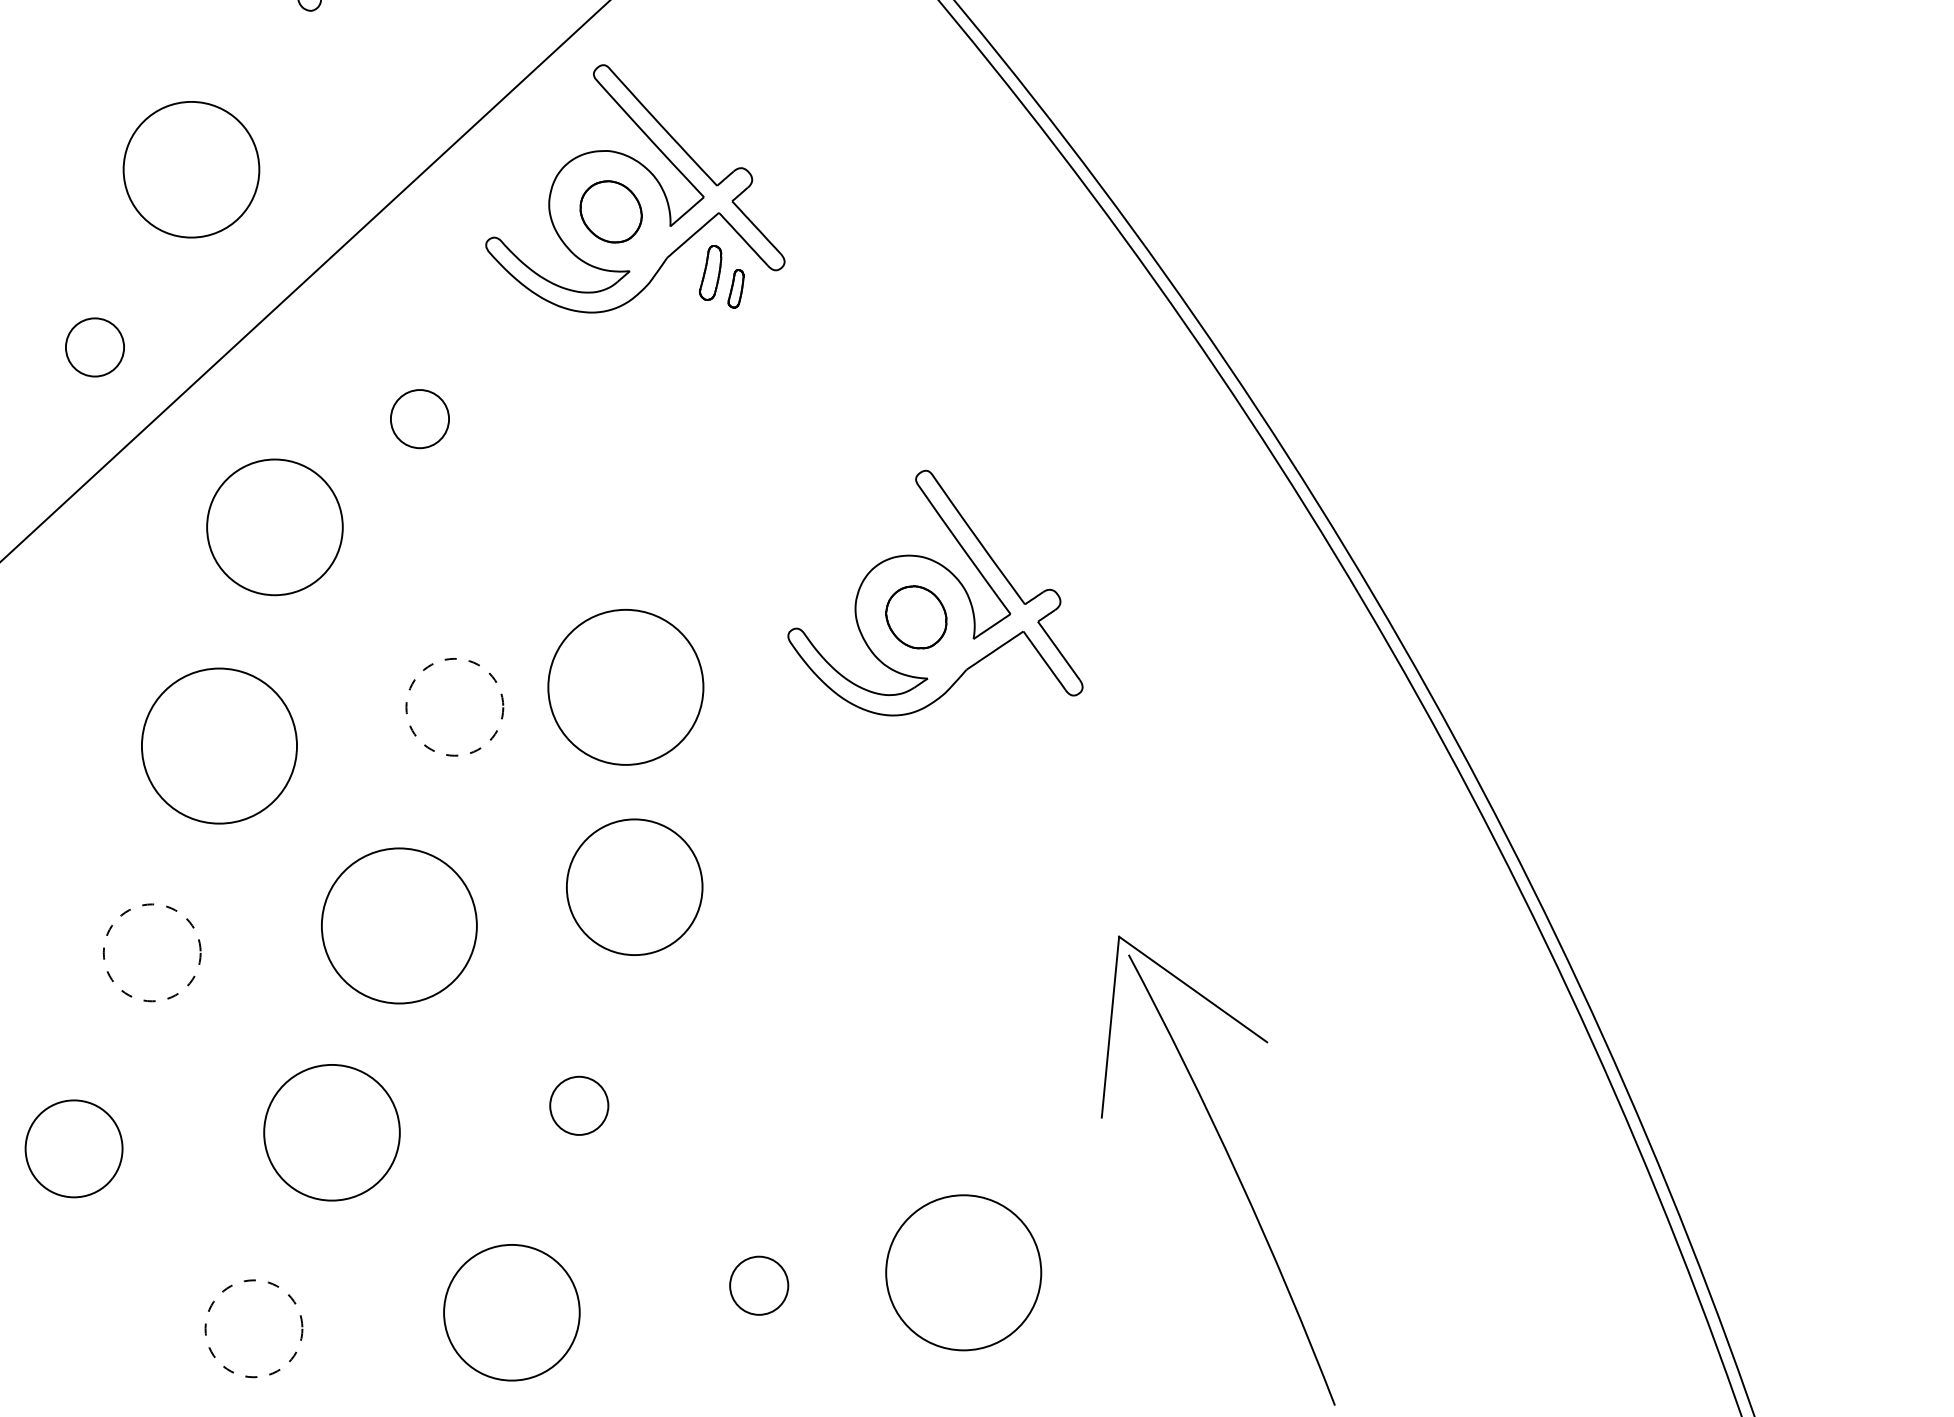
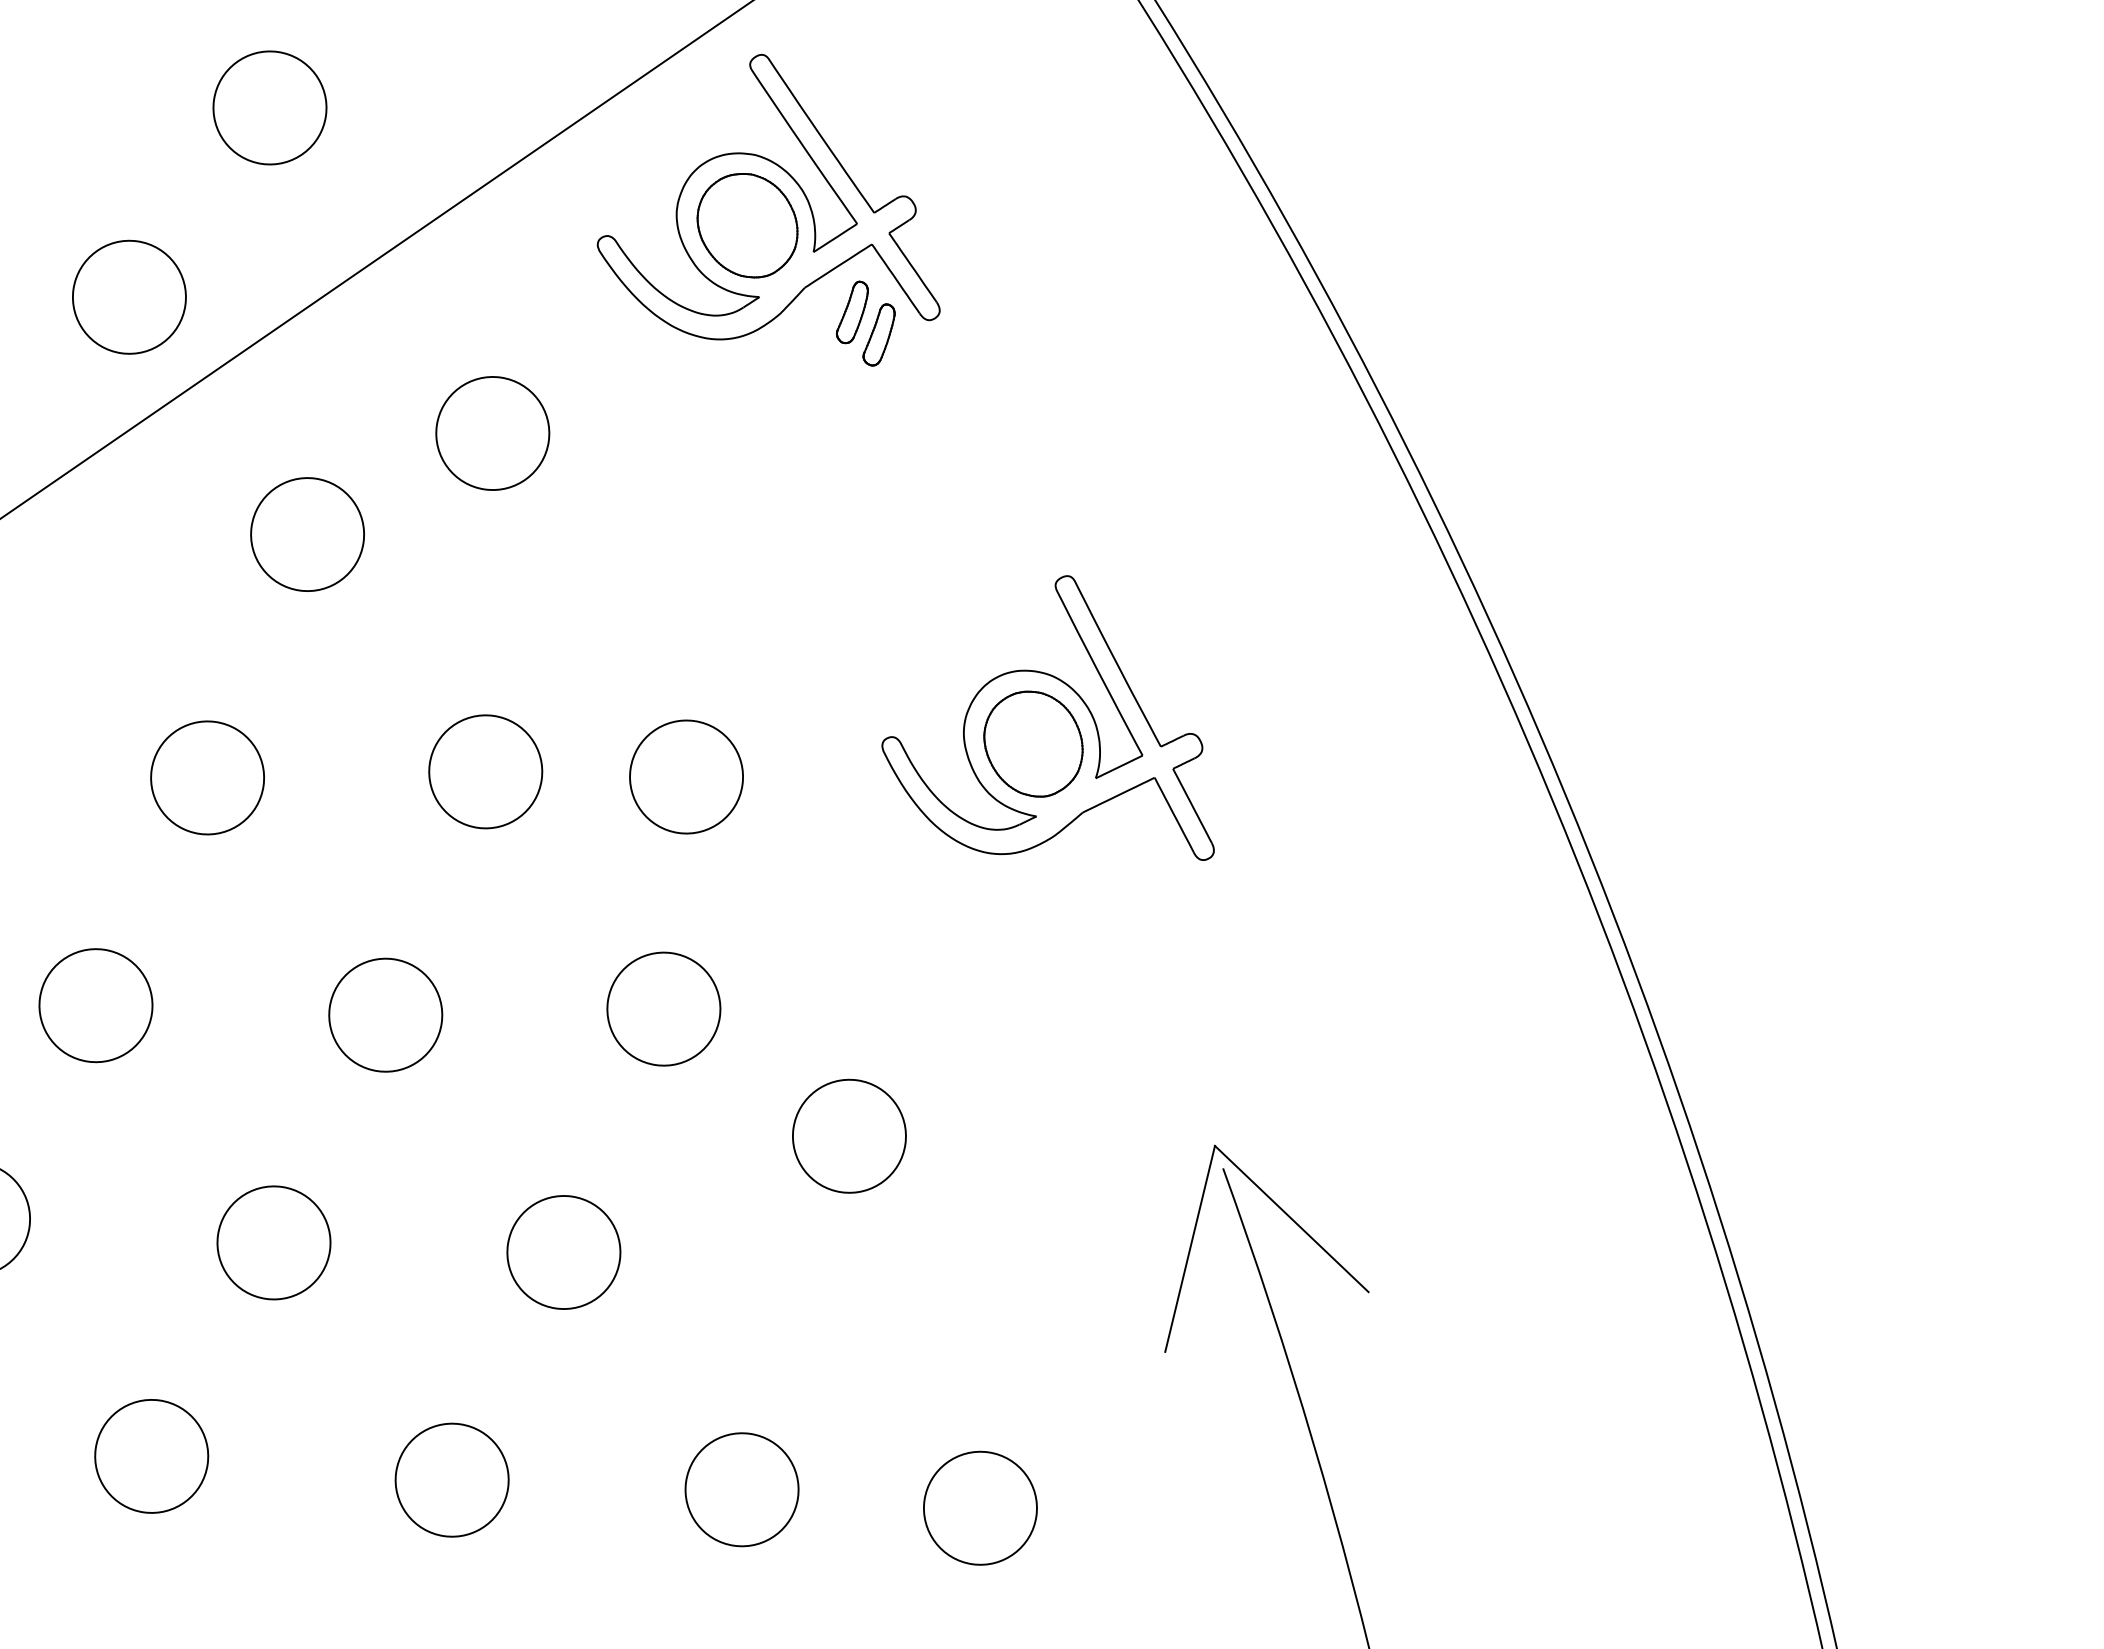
circle: (191, 169) -> (270, 107), size x0.71
part: (610, 211) -> (746, 225), size x1.43
part: (735, 288) -> (878, 334), size x1.43
circle: (94, 347) -> (128, 297), size x1.67
circle: (419, 418) -> (492, 432), size x1.67
circle: (274, 526) -> (307, 533), size x0.71
part: (916, 617) -> (1033, 744), size x1.43
circle: (625, 687) -> (686, 777), size x0.62
circle: (454, 706) -> (485, 770), dashed -> solid
circle: (219, 745) -> (207, 777), size x0.62
circle: (634, 886) -> (663, 1008), size x0.71
circle: (398, 925) -> (384, 1014), size x0.62
circle: (151, 952) -> (95, 1005), dashed -> solid
circle: (807, 972) -> (849, 1136), added
circle: (578, 1105) -> (563, 1251), size x1.67
circle: (331, 1132) -> (273, 1242), size x0.71
circle: (963, 1272) -> (980, 1508), size x0.62
circle: (758, 1285) -> (741, 1489), size x1.67
circle: (511, 1312) -> (451, 1479), size x0.71
circle: (253, 1328) -> (151, 1456), dashed -> solid

